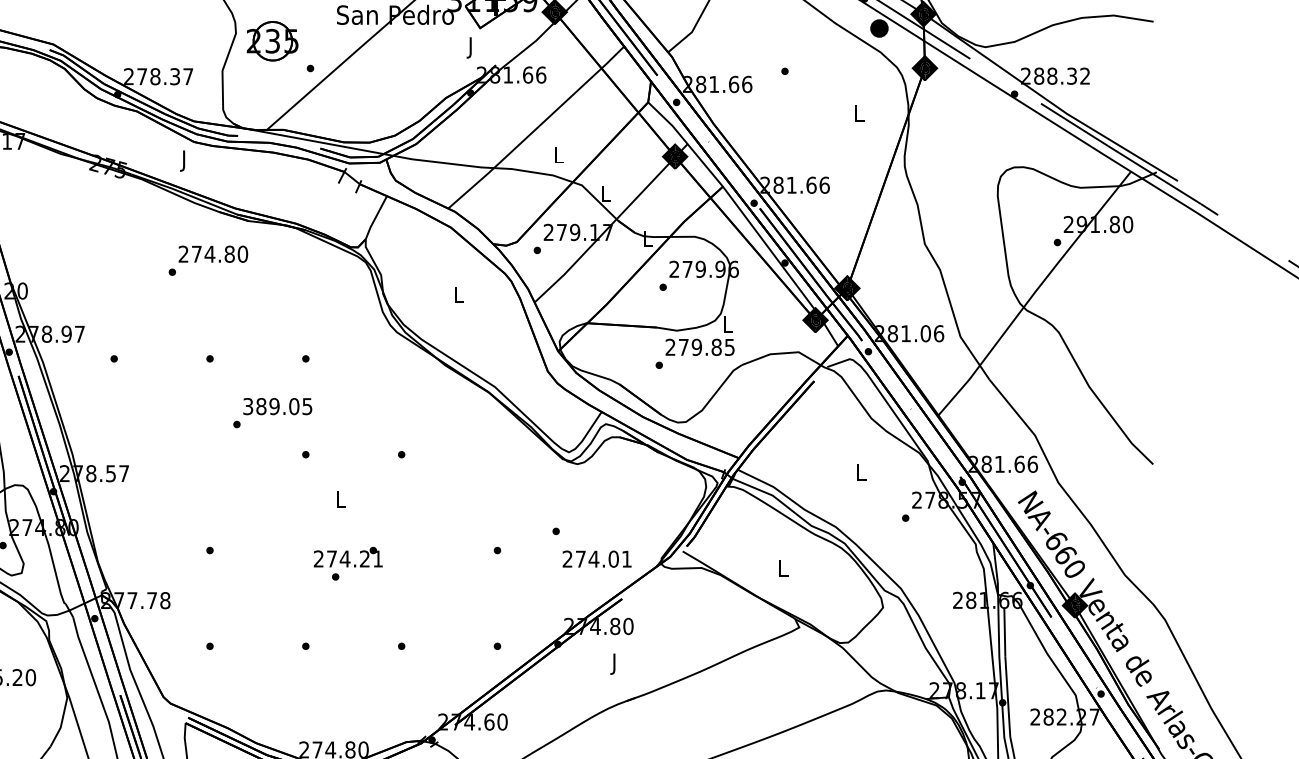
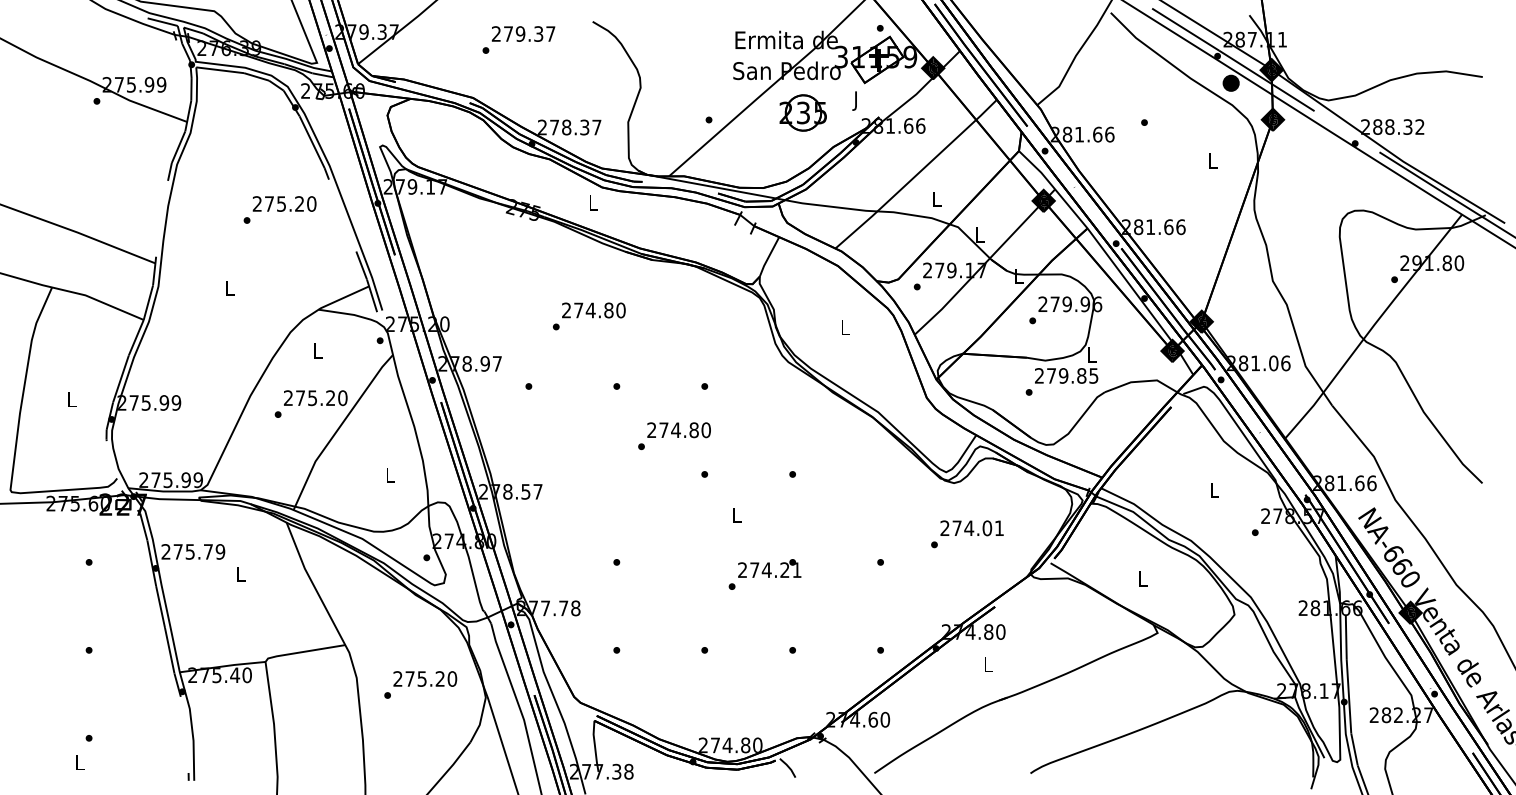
part: (271, 40) -> (802, 112), moved
text: (184, 160) -> (593, 204), J -> L
text: (208, 260) -> (589, 316), moved
text: (277, 406) -> (678, 430), 389.05 -> 274.80
text: (348, 557) -> (769, 568), moved
text: (596, 559) -> (971, 528), moved
text: (615, 663) -> (988, 666), J -> L

